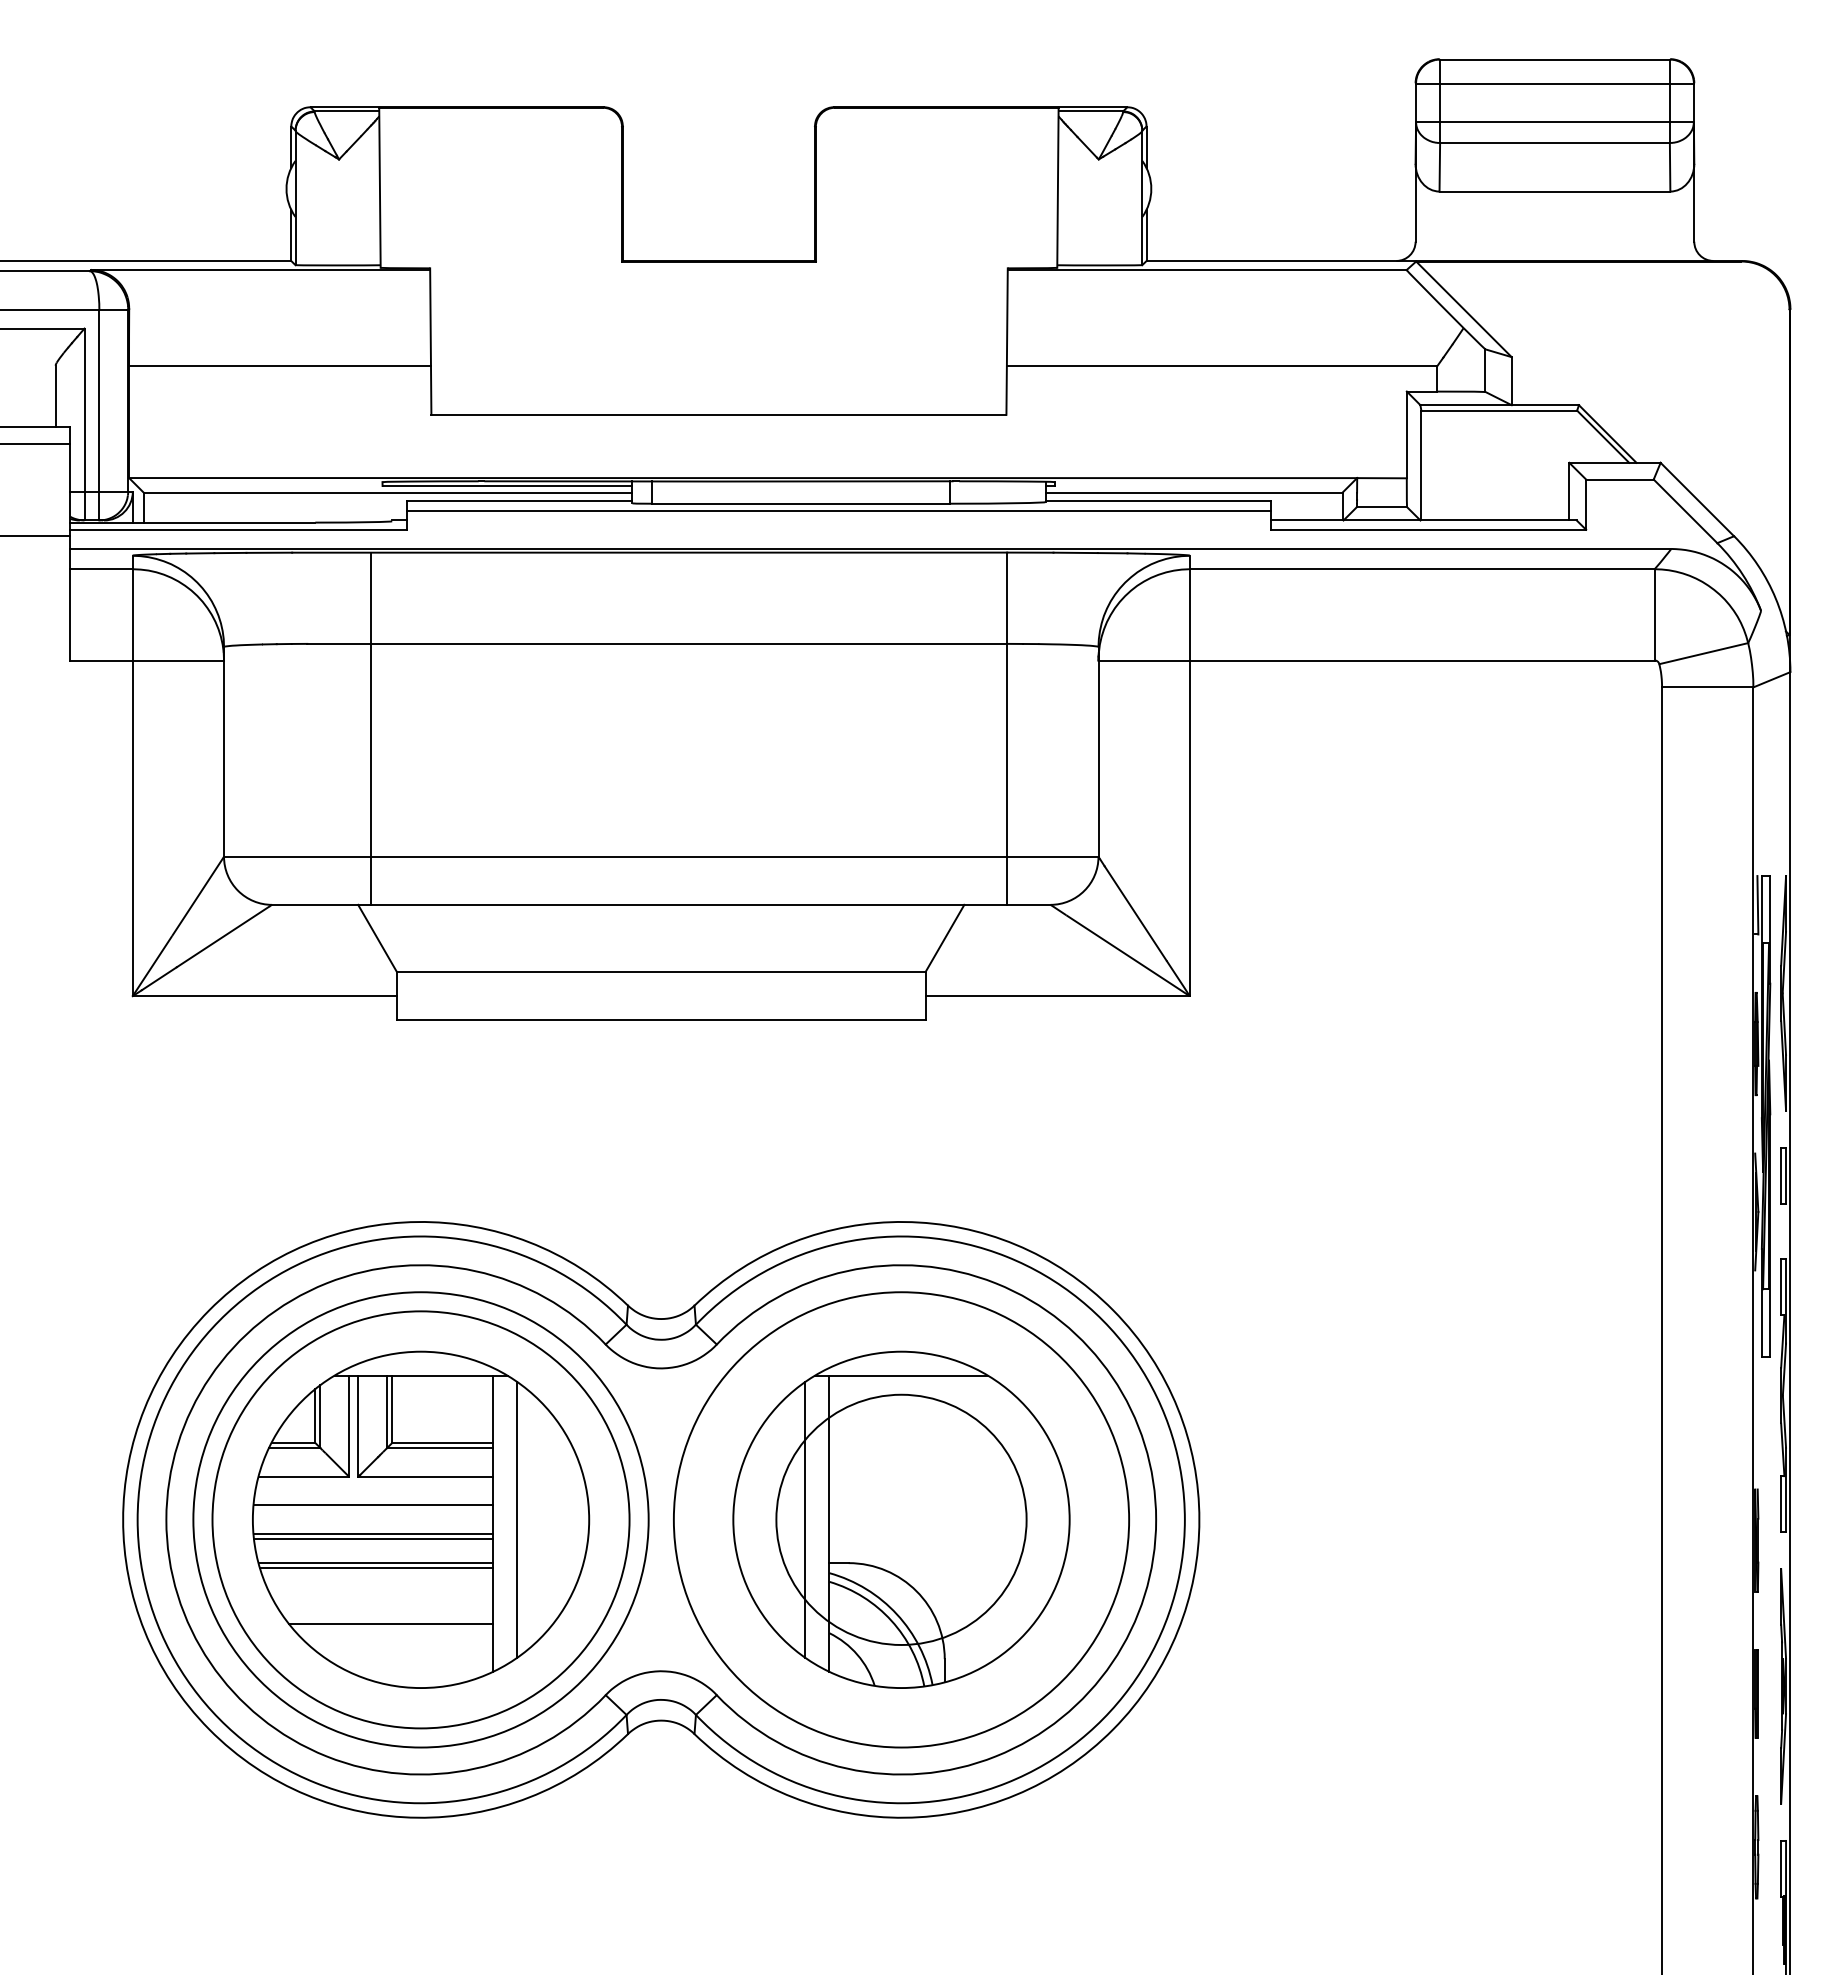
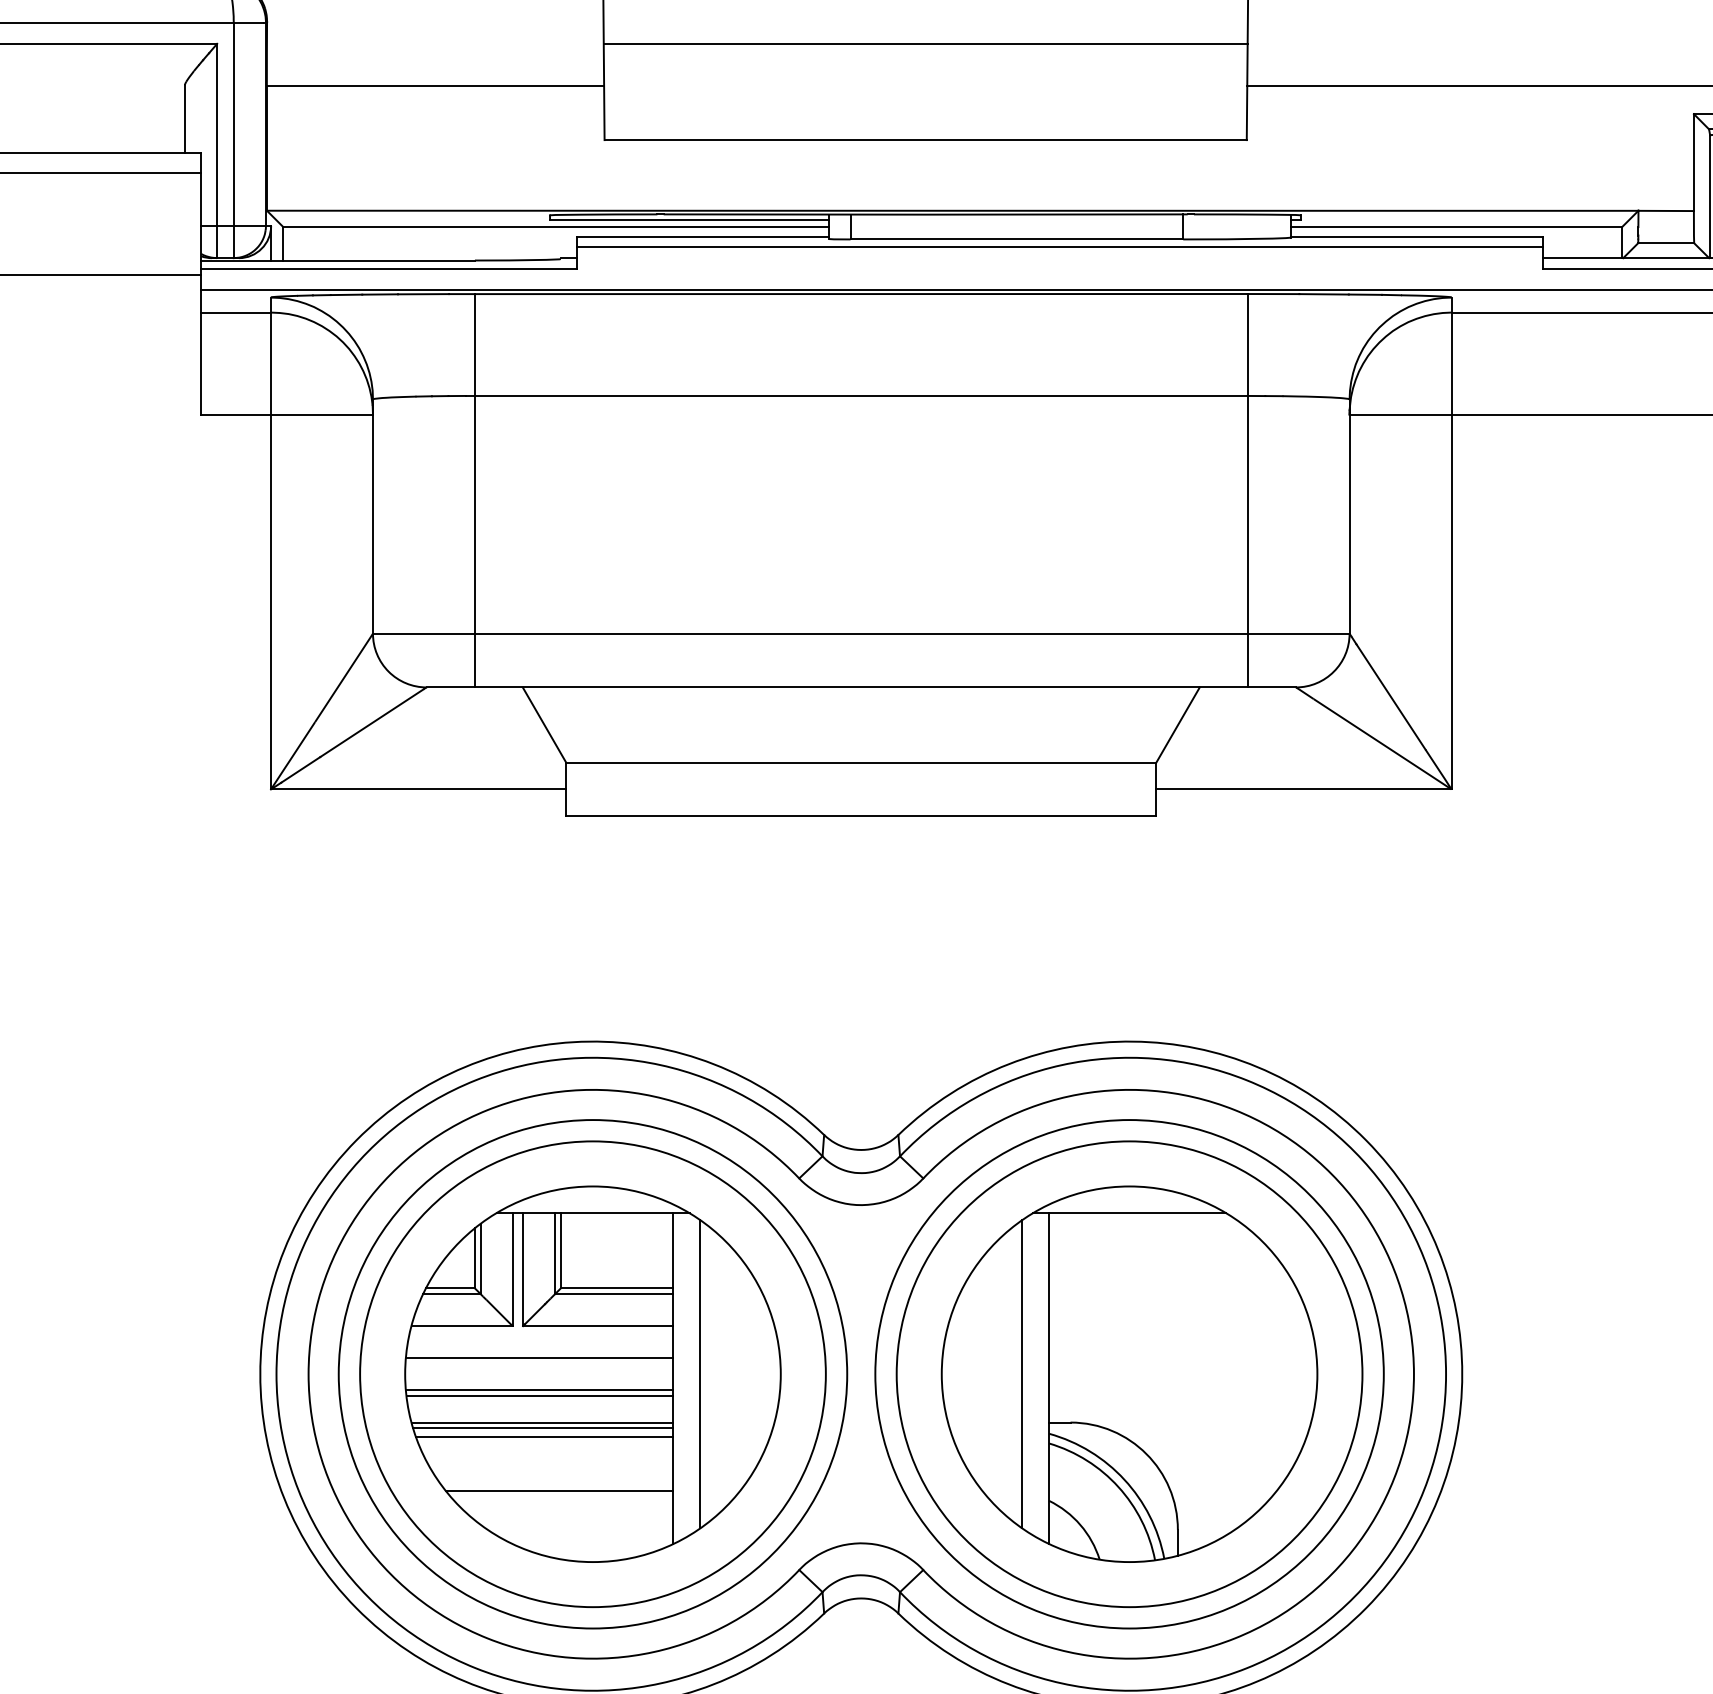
line: (718, 328) -> (925, 43), added
line: (371, 728) -> (475, 490), moved
circle: (901, 1519) -> (1129, 1373), size x1.67
line: (377, 1576) -> (544, 1437), added

